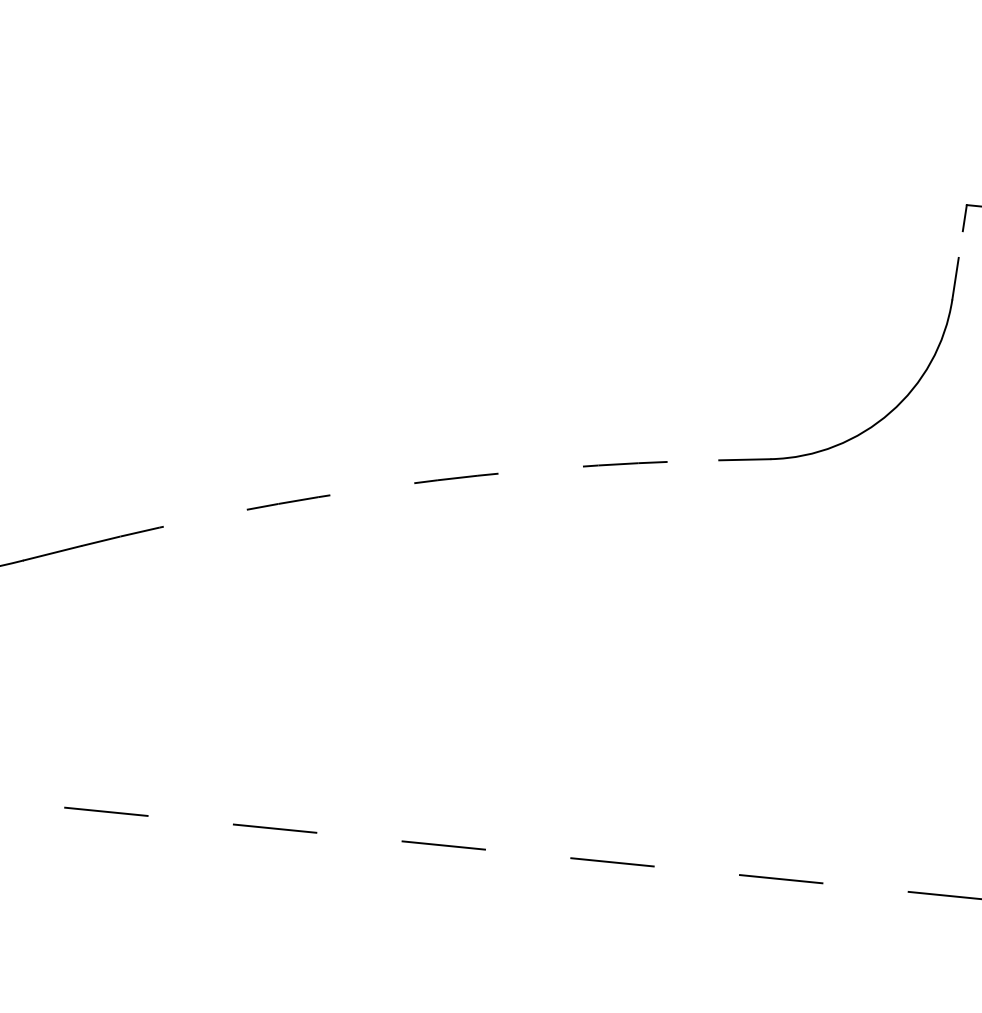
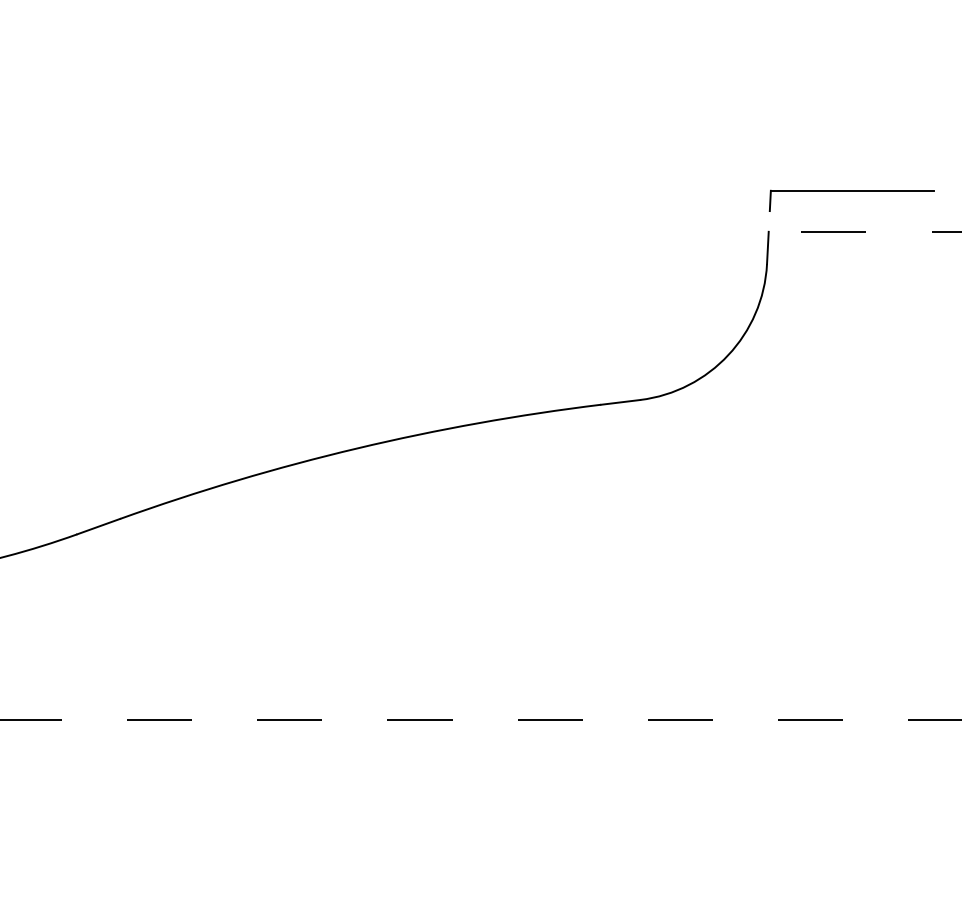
arc: (397, 485) -> (357, 448), dashed -> solid

